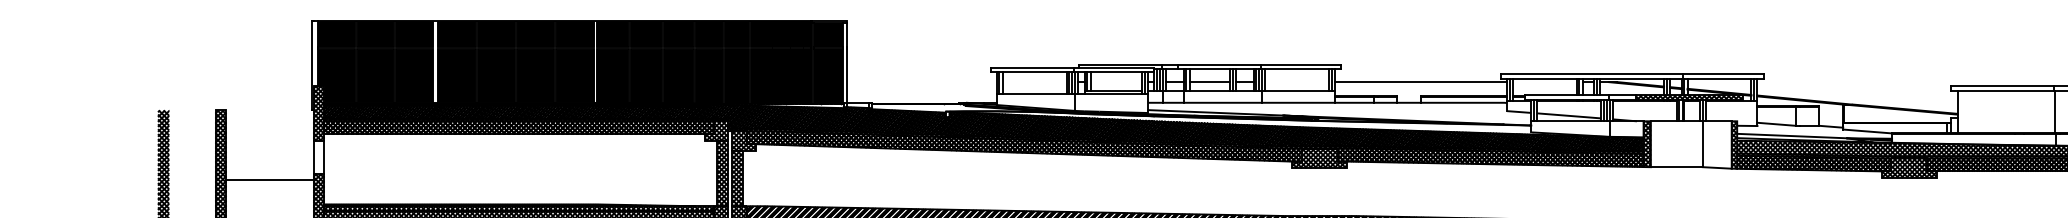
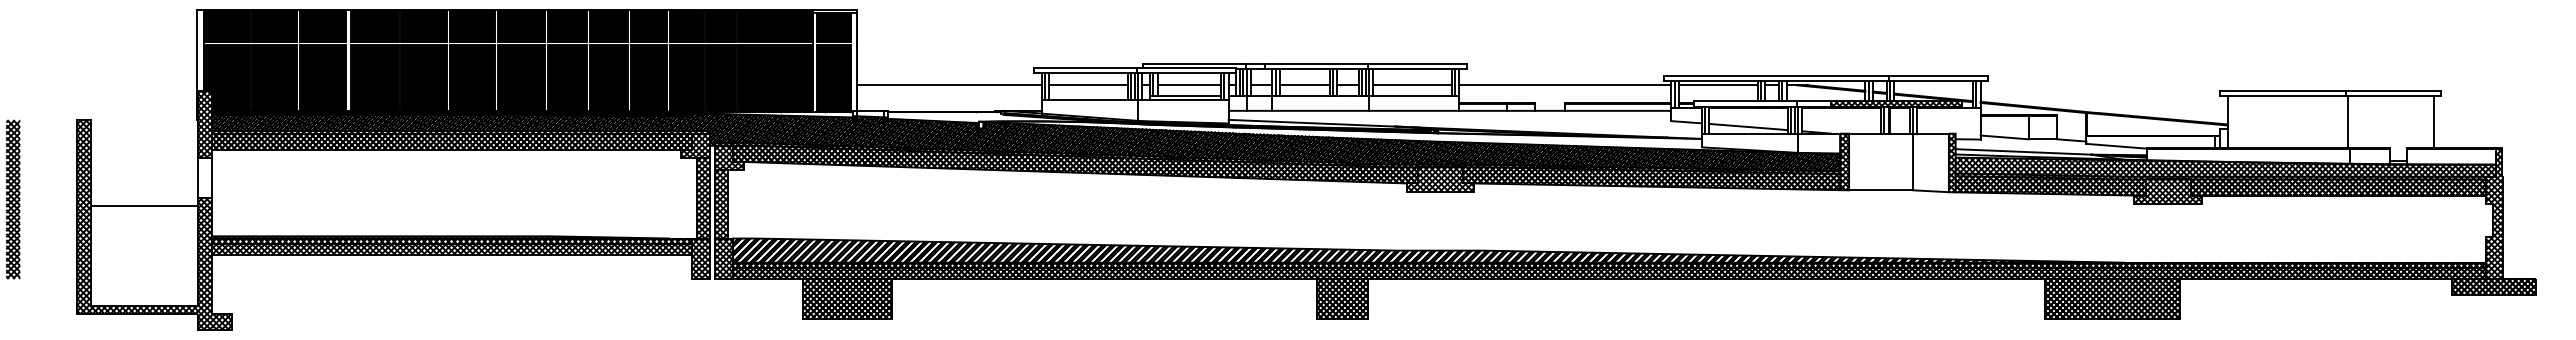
line: (921, 82) -> (948, 85), added
line: (1034, 82) -> (1088, 85), added
line: (1116, 82) -> (1189, 85), added
line: (1297, 82) -> (1412, 85), added
line: (1544, 82) -> (1717, 85), added

